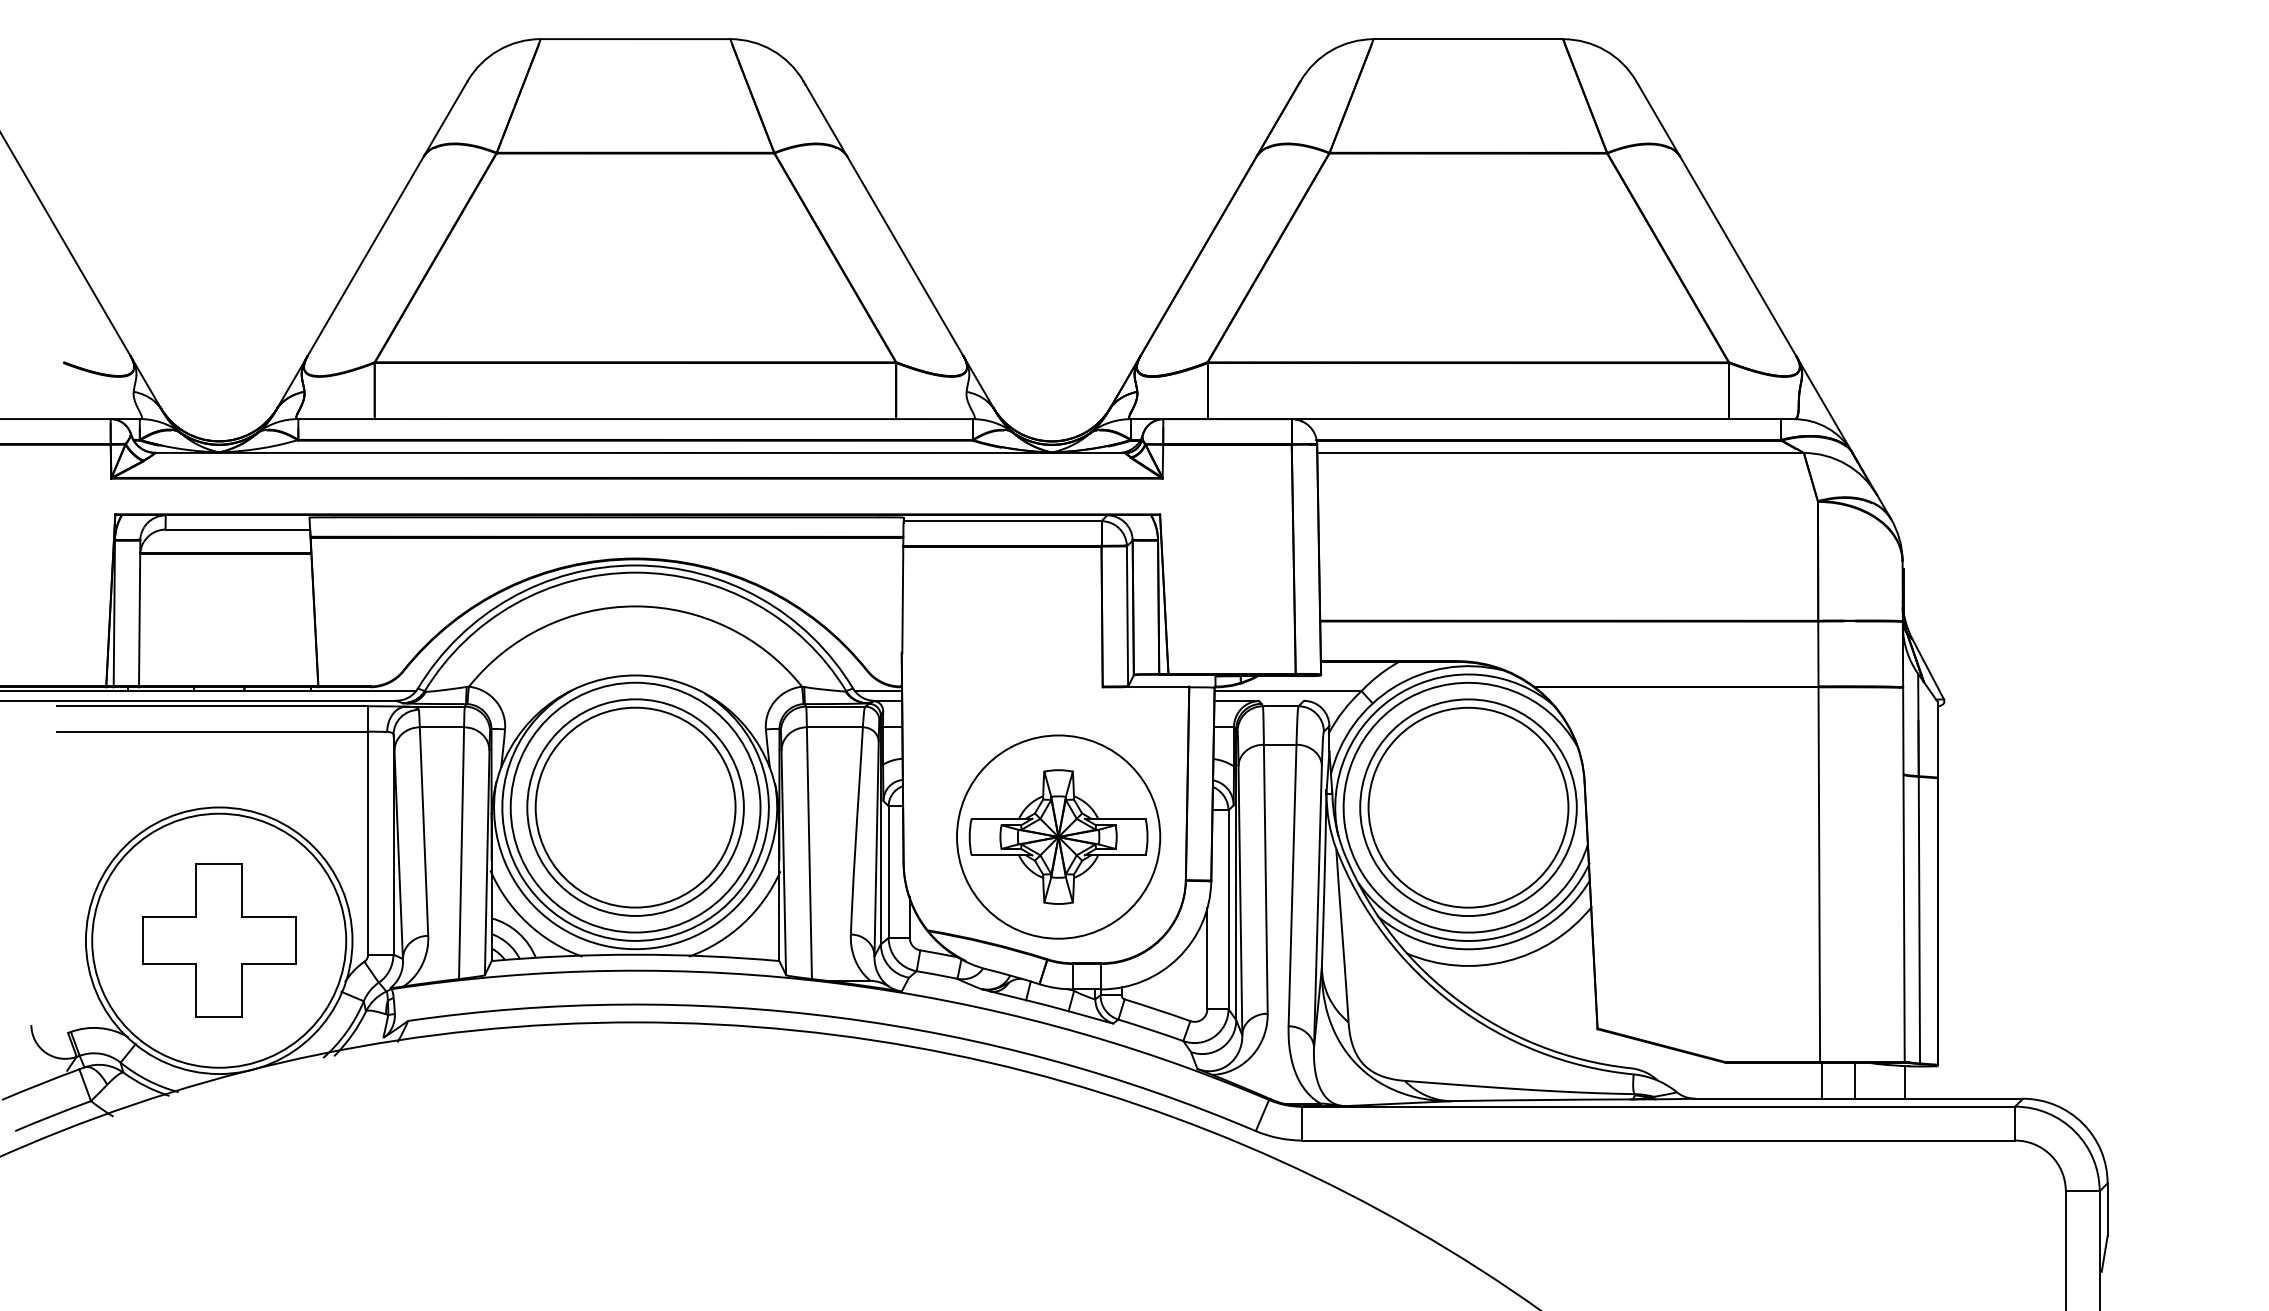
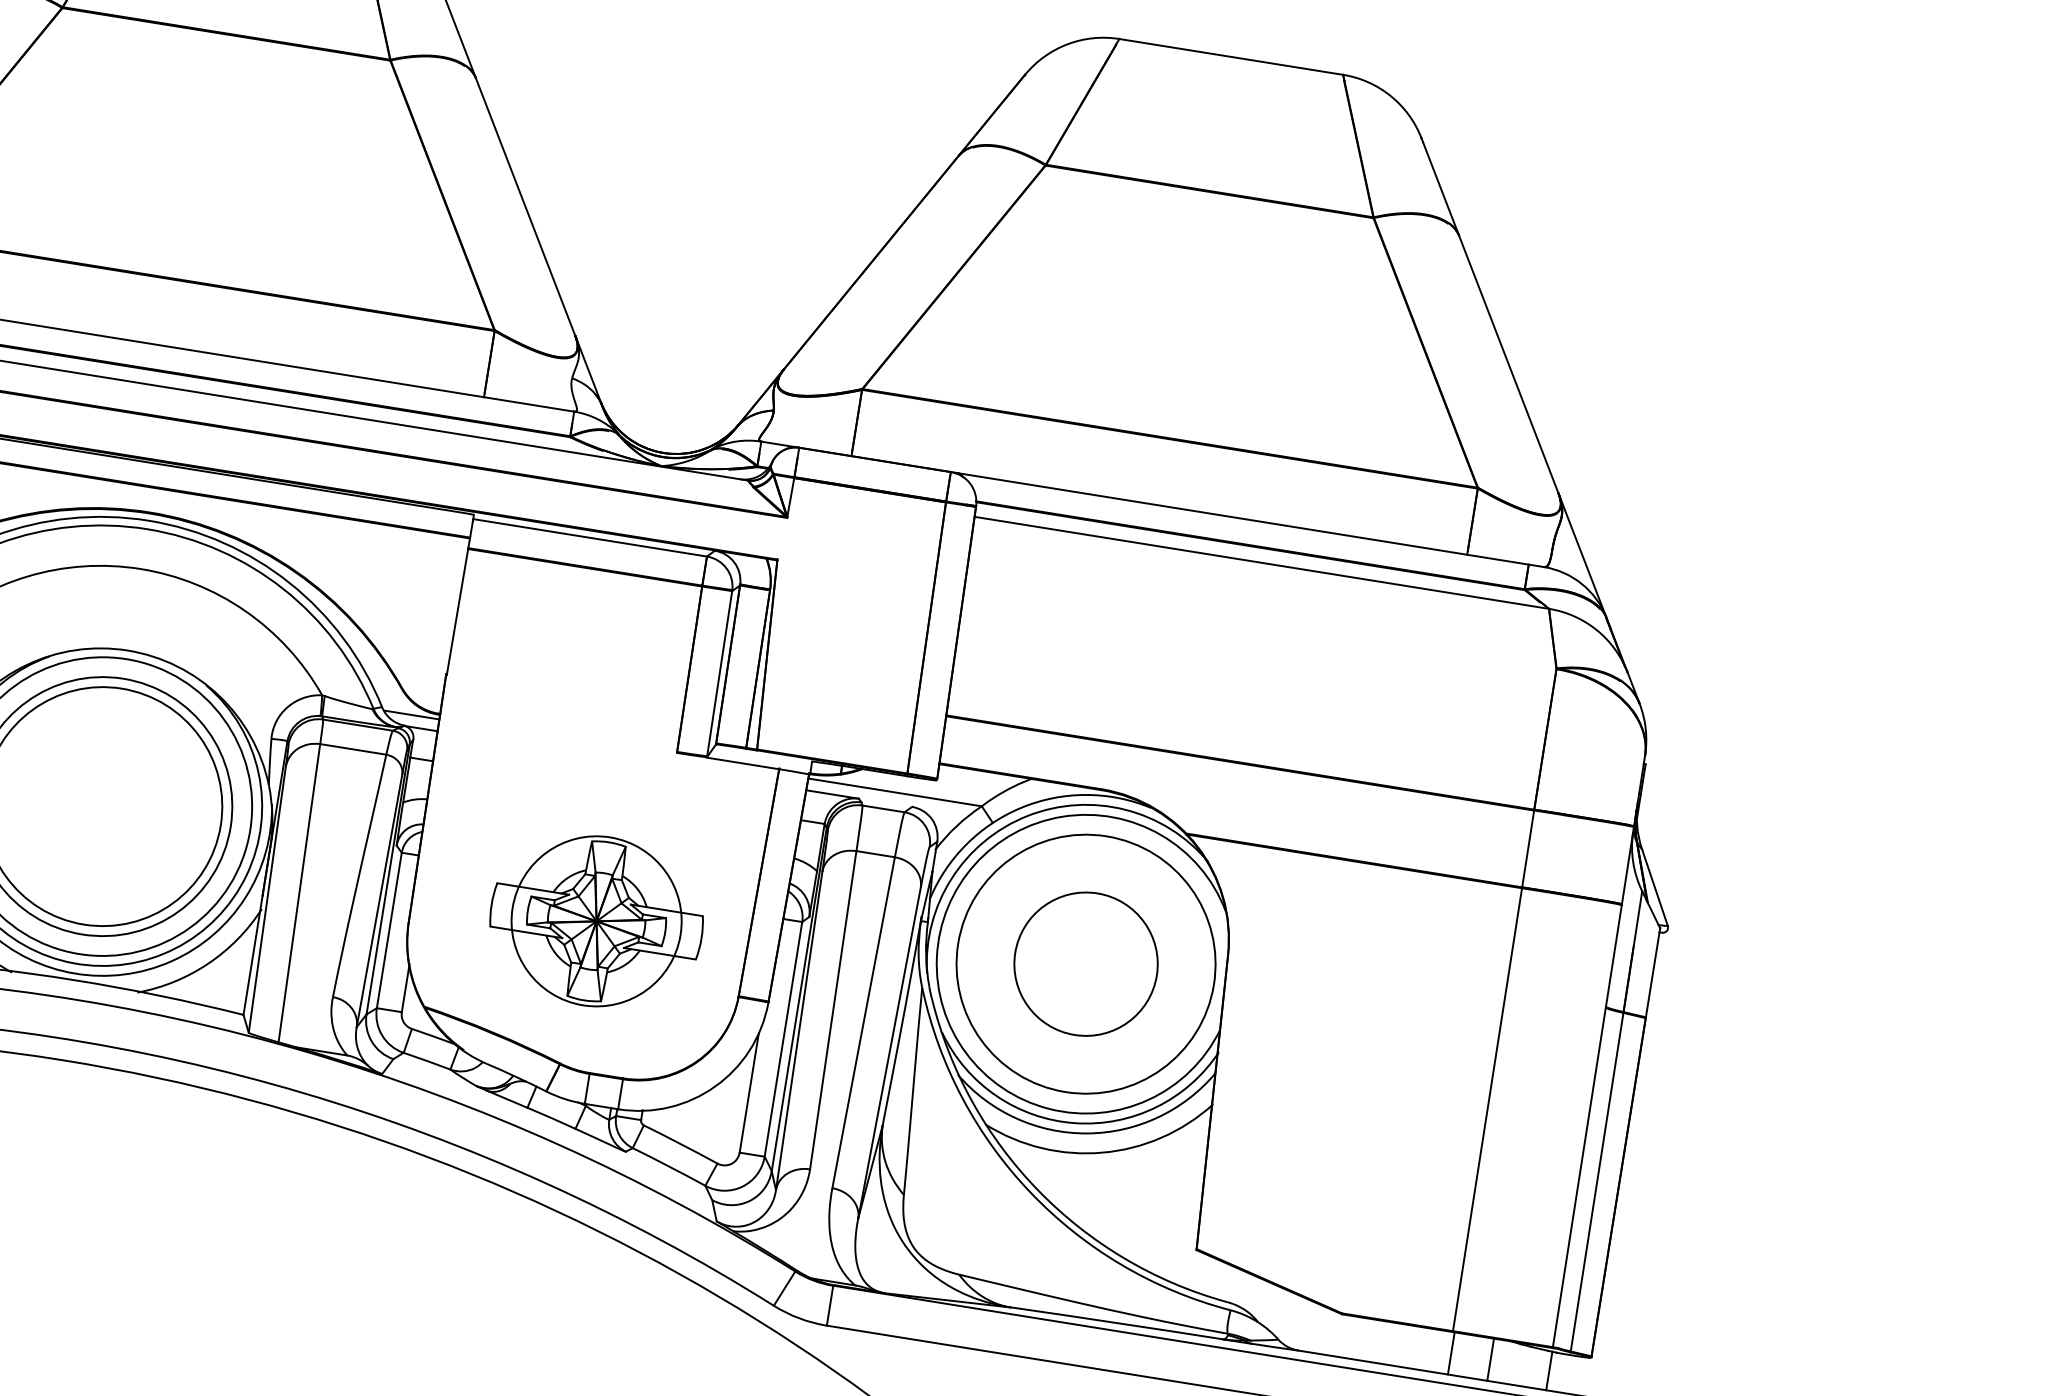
circle: (1468, 807) -> (1086, 963), size x0.6
circle: (1058, 836) -> (596, 920), size x0.7

